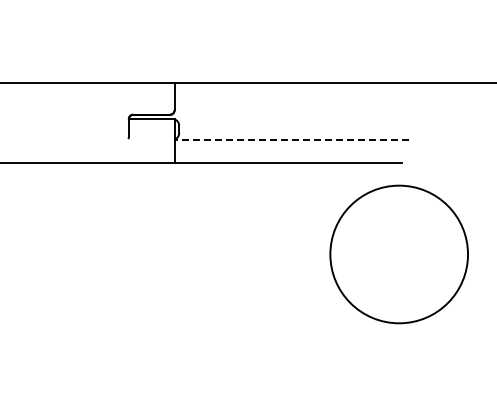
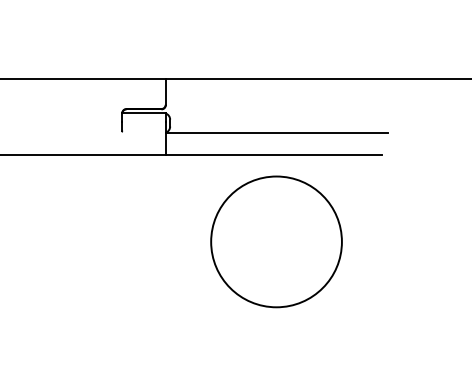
line: (291, 139) -> (276, 132), dashed -> solid
circle: (398, 254) -> (275, 241), moved

